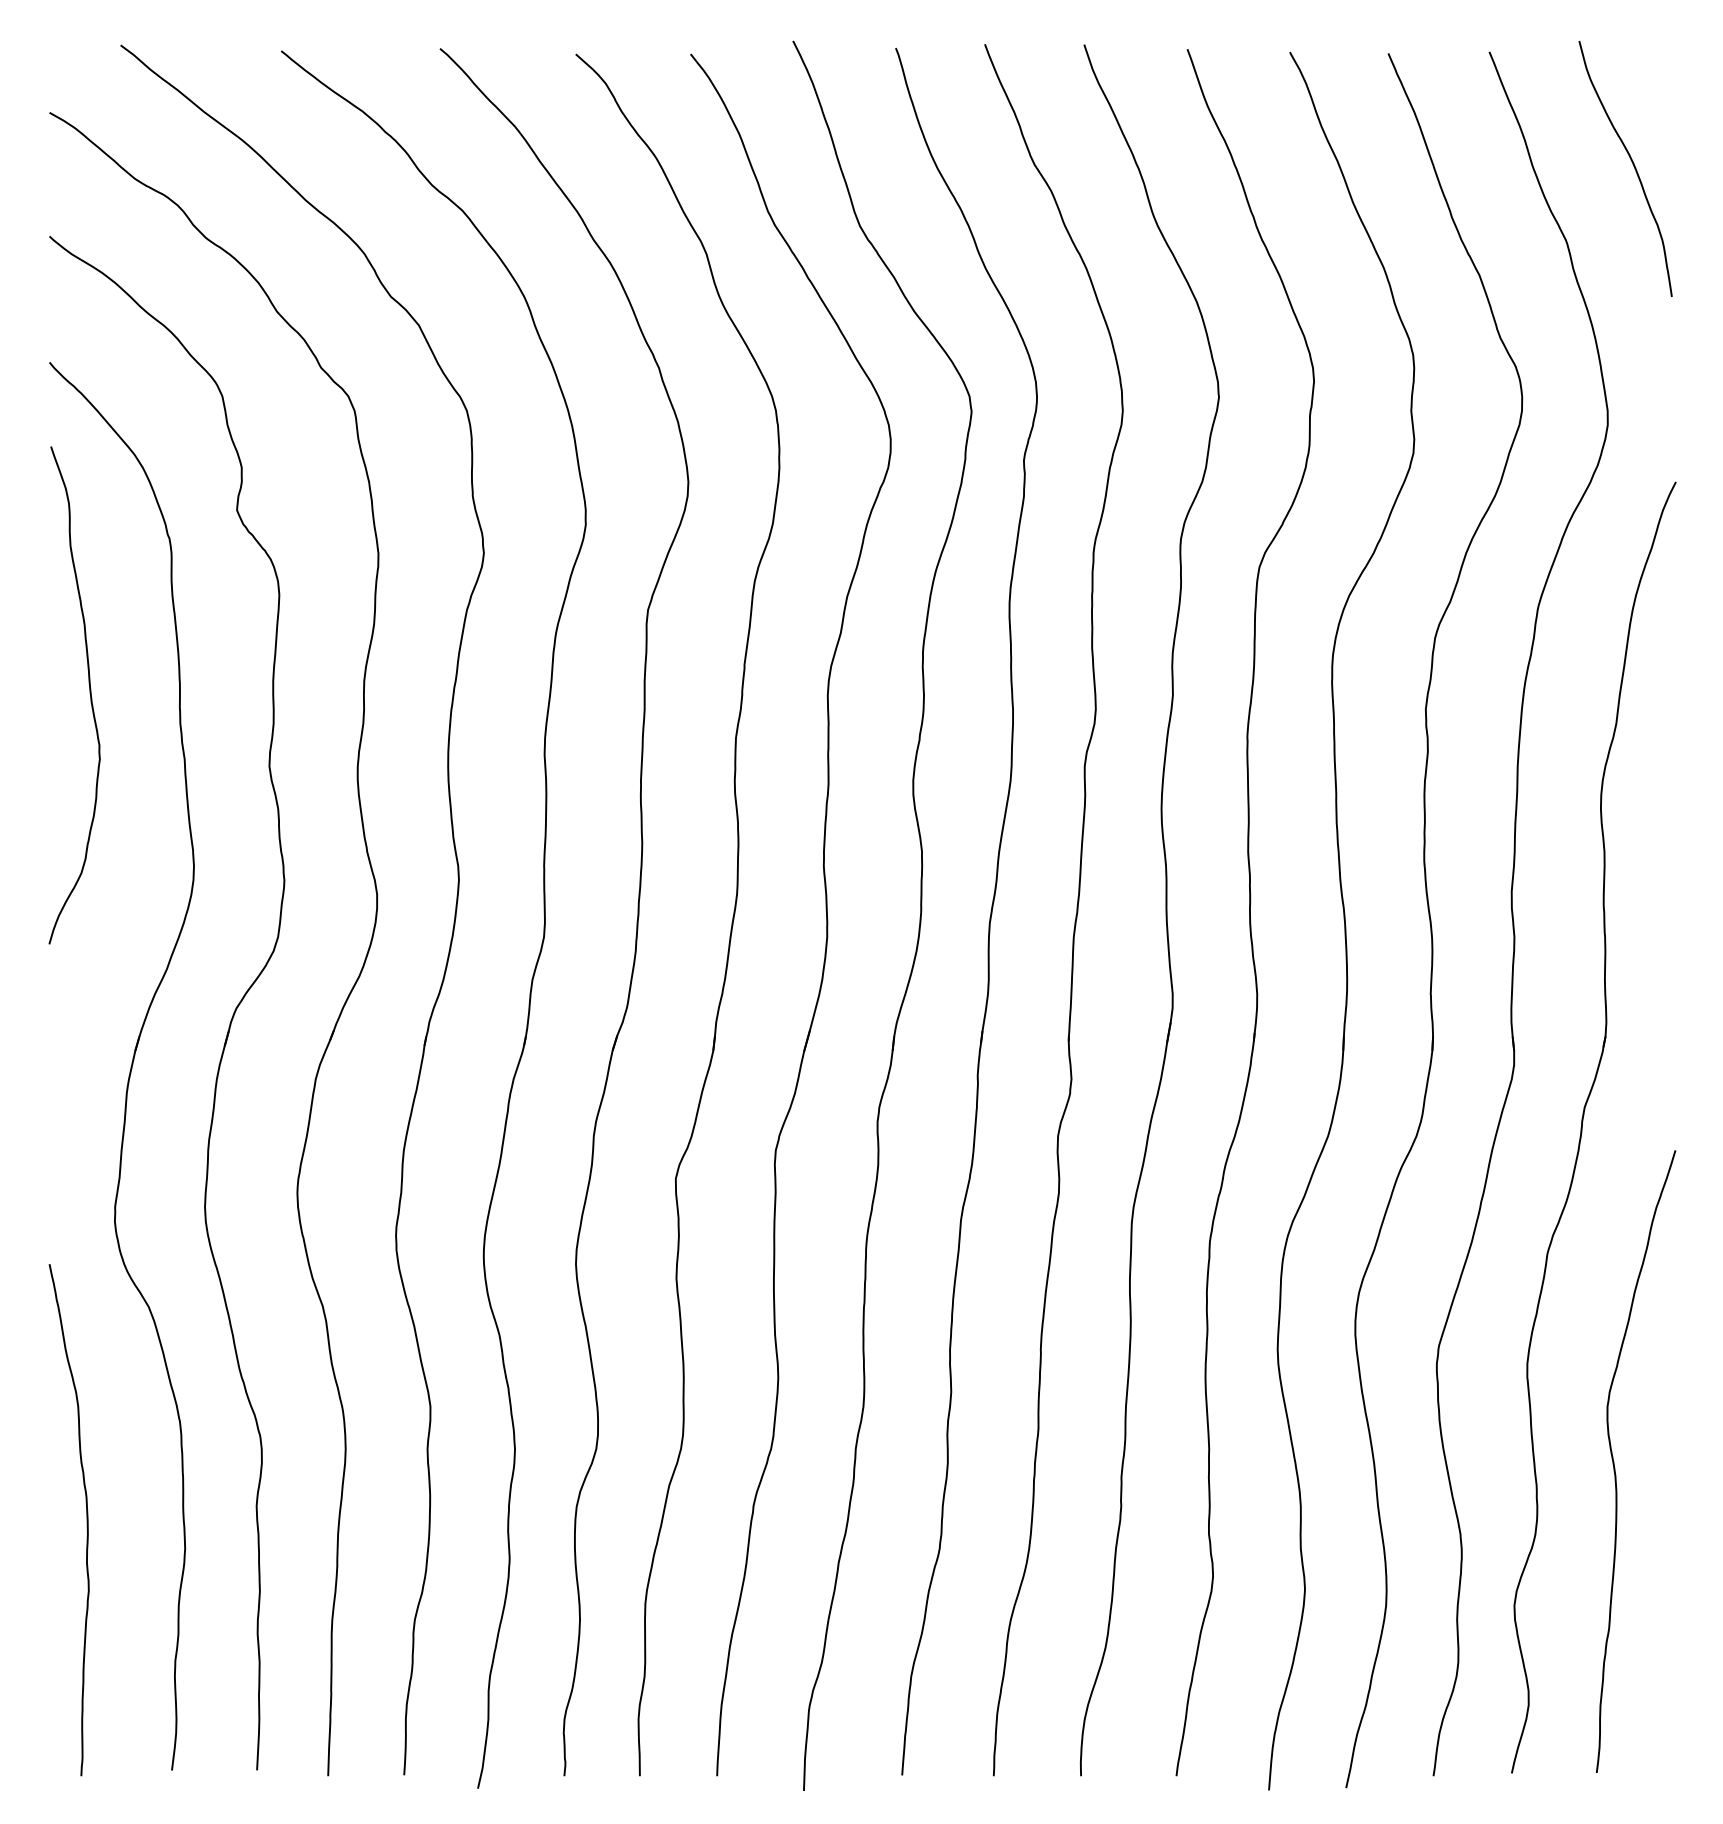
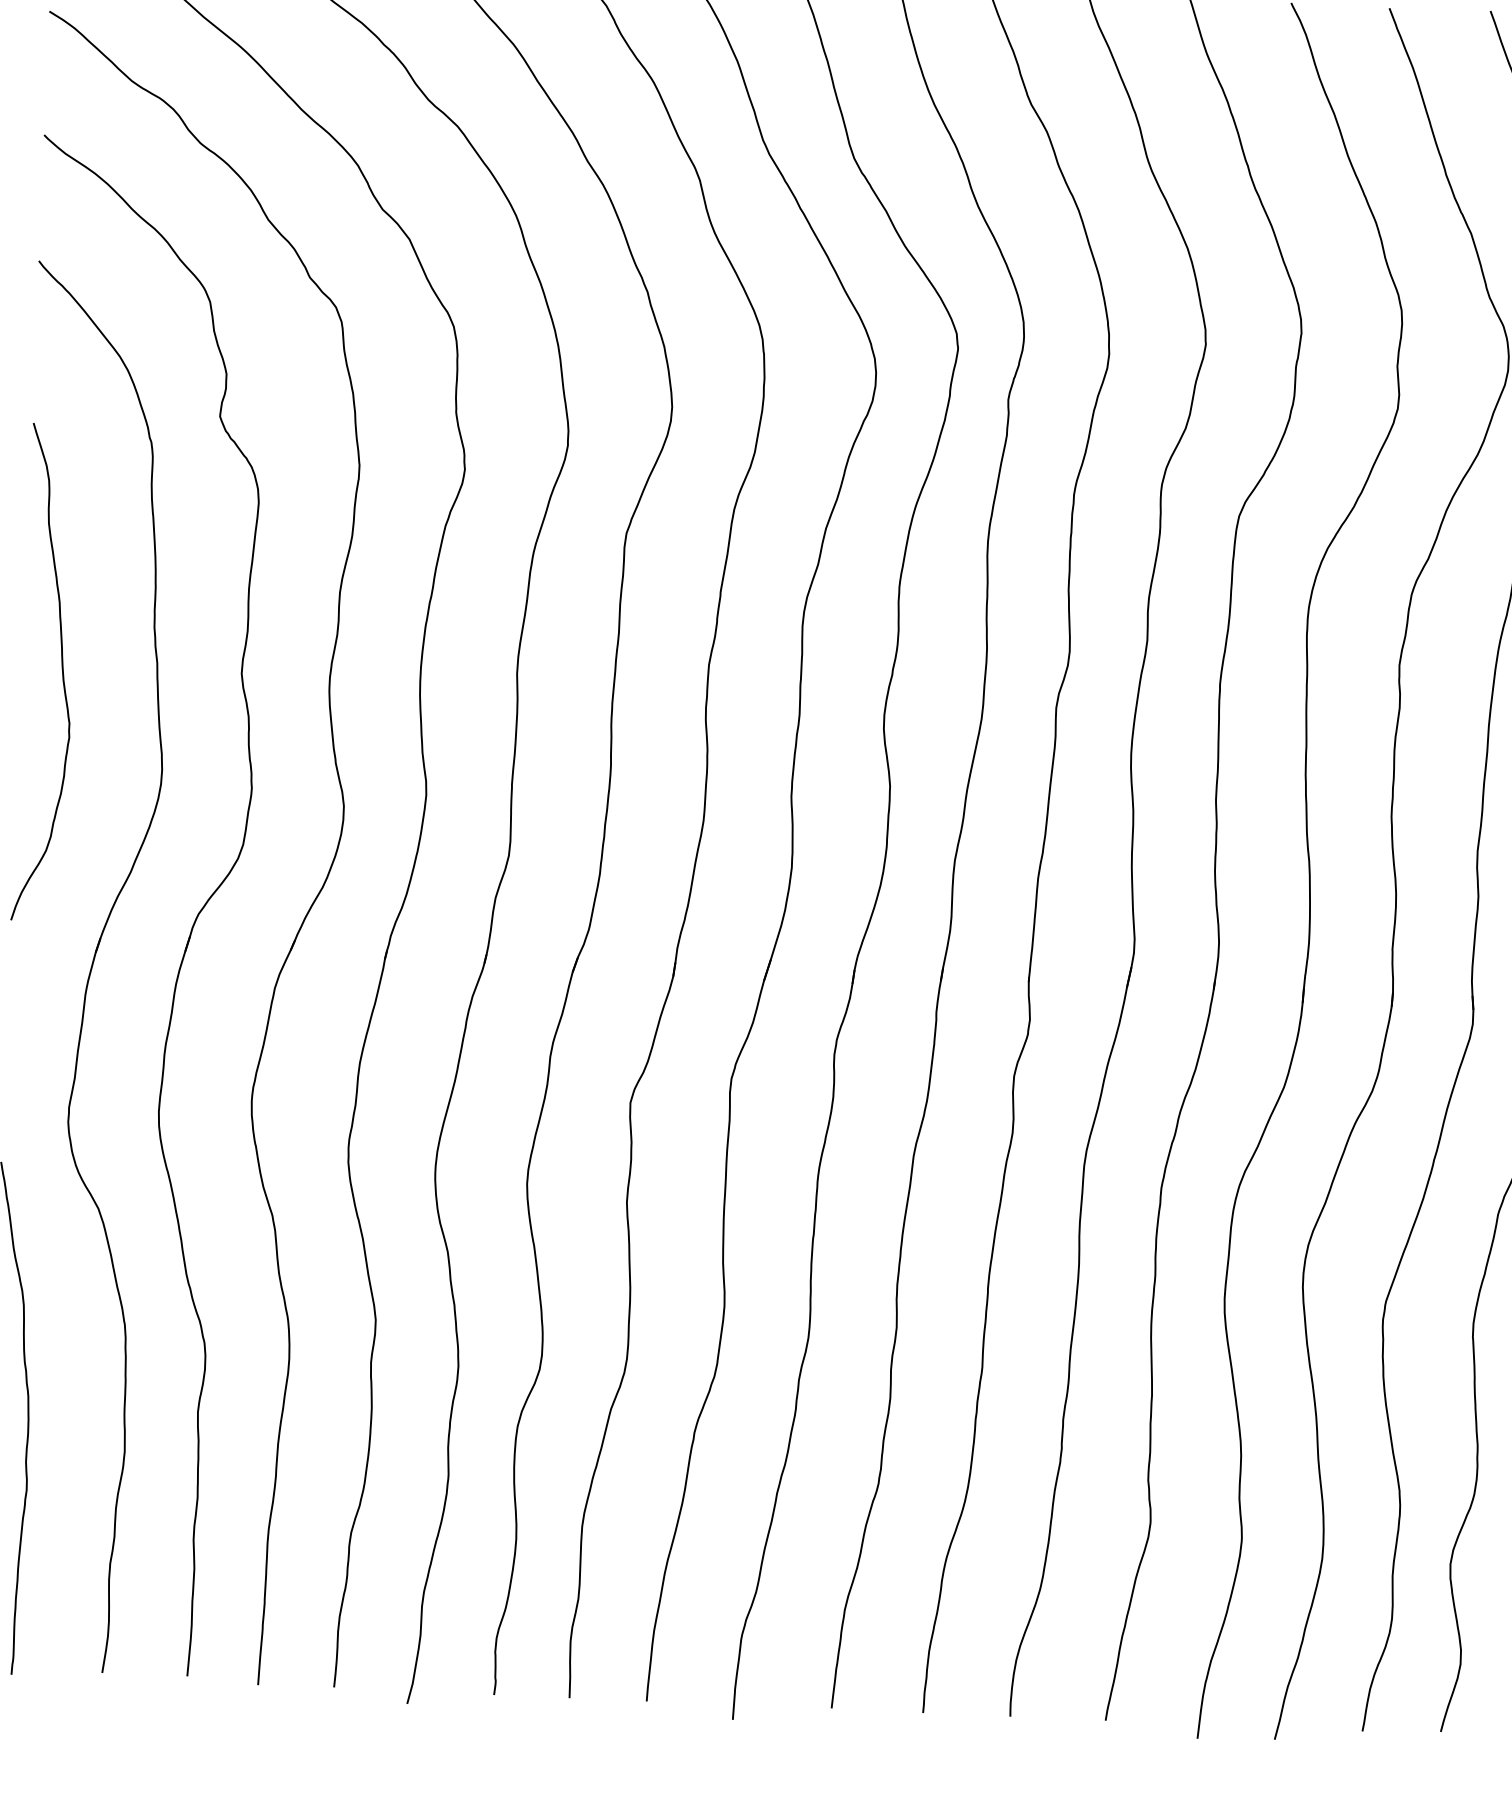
curve: (89, 693) -> (61, 671), moved

